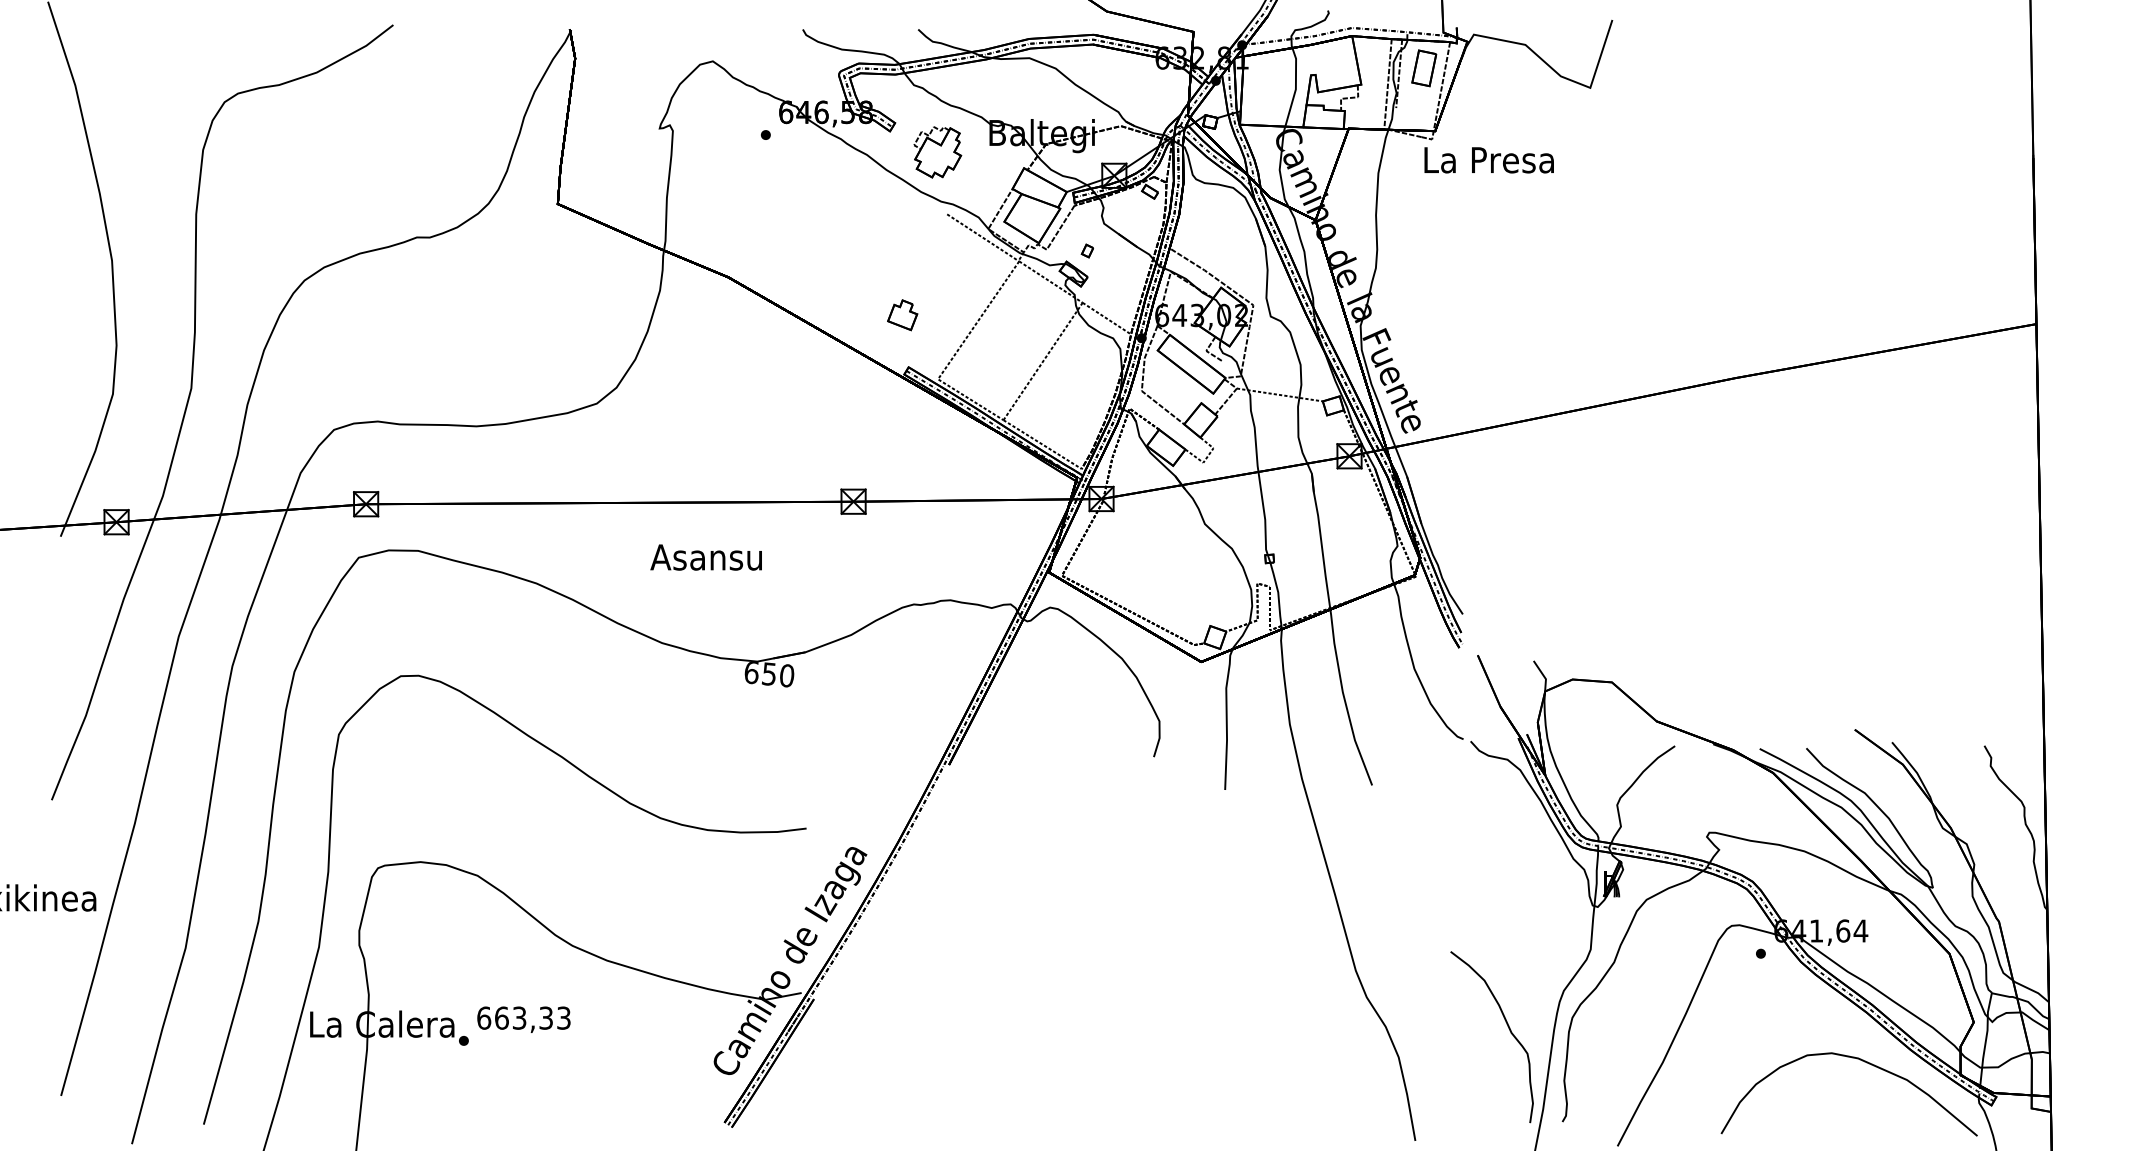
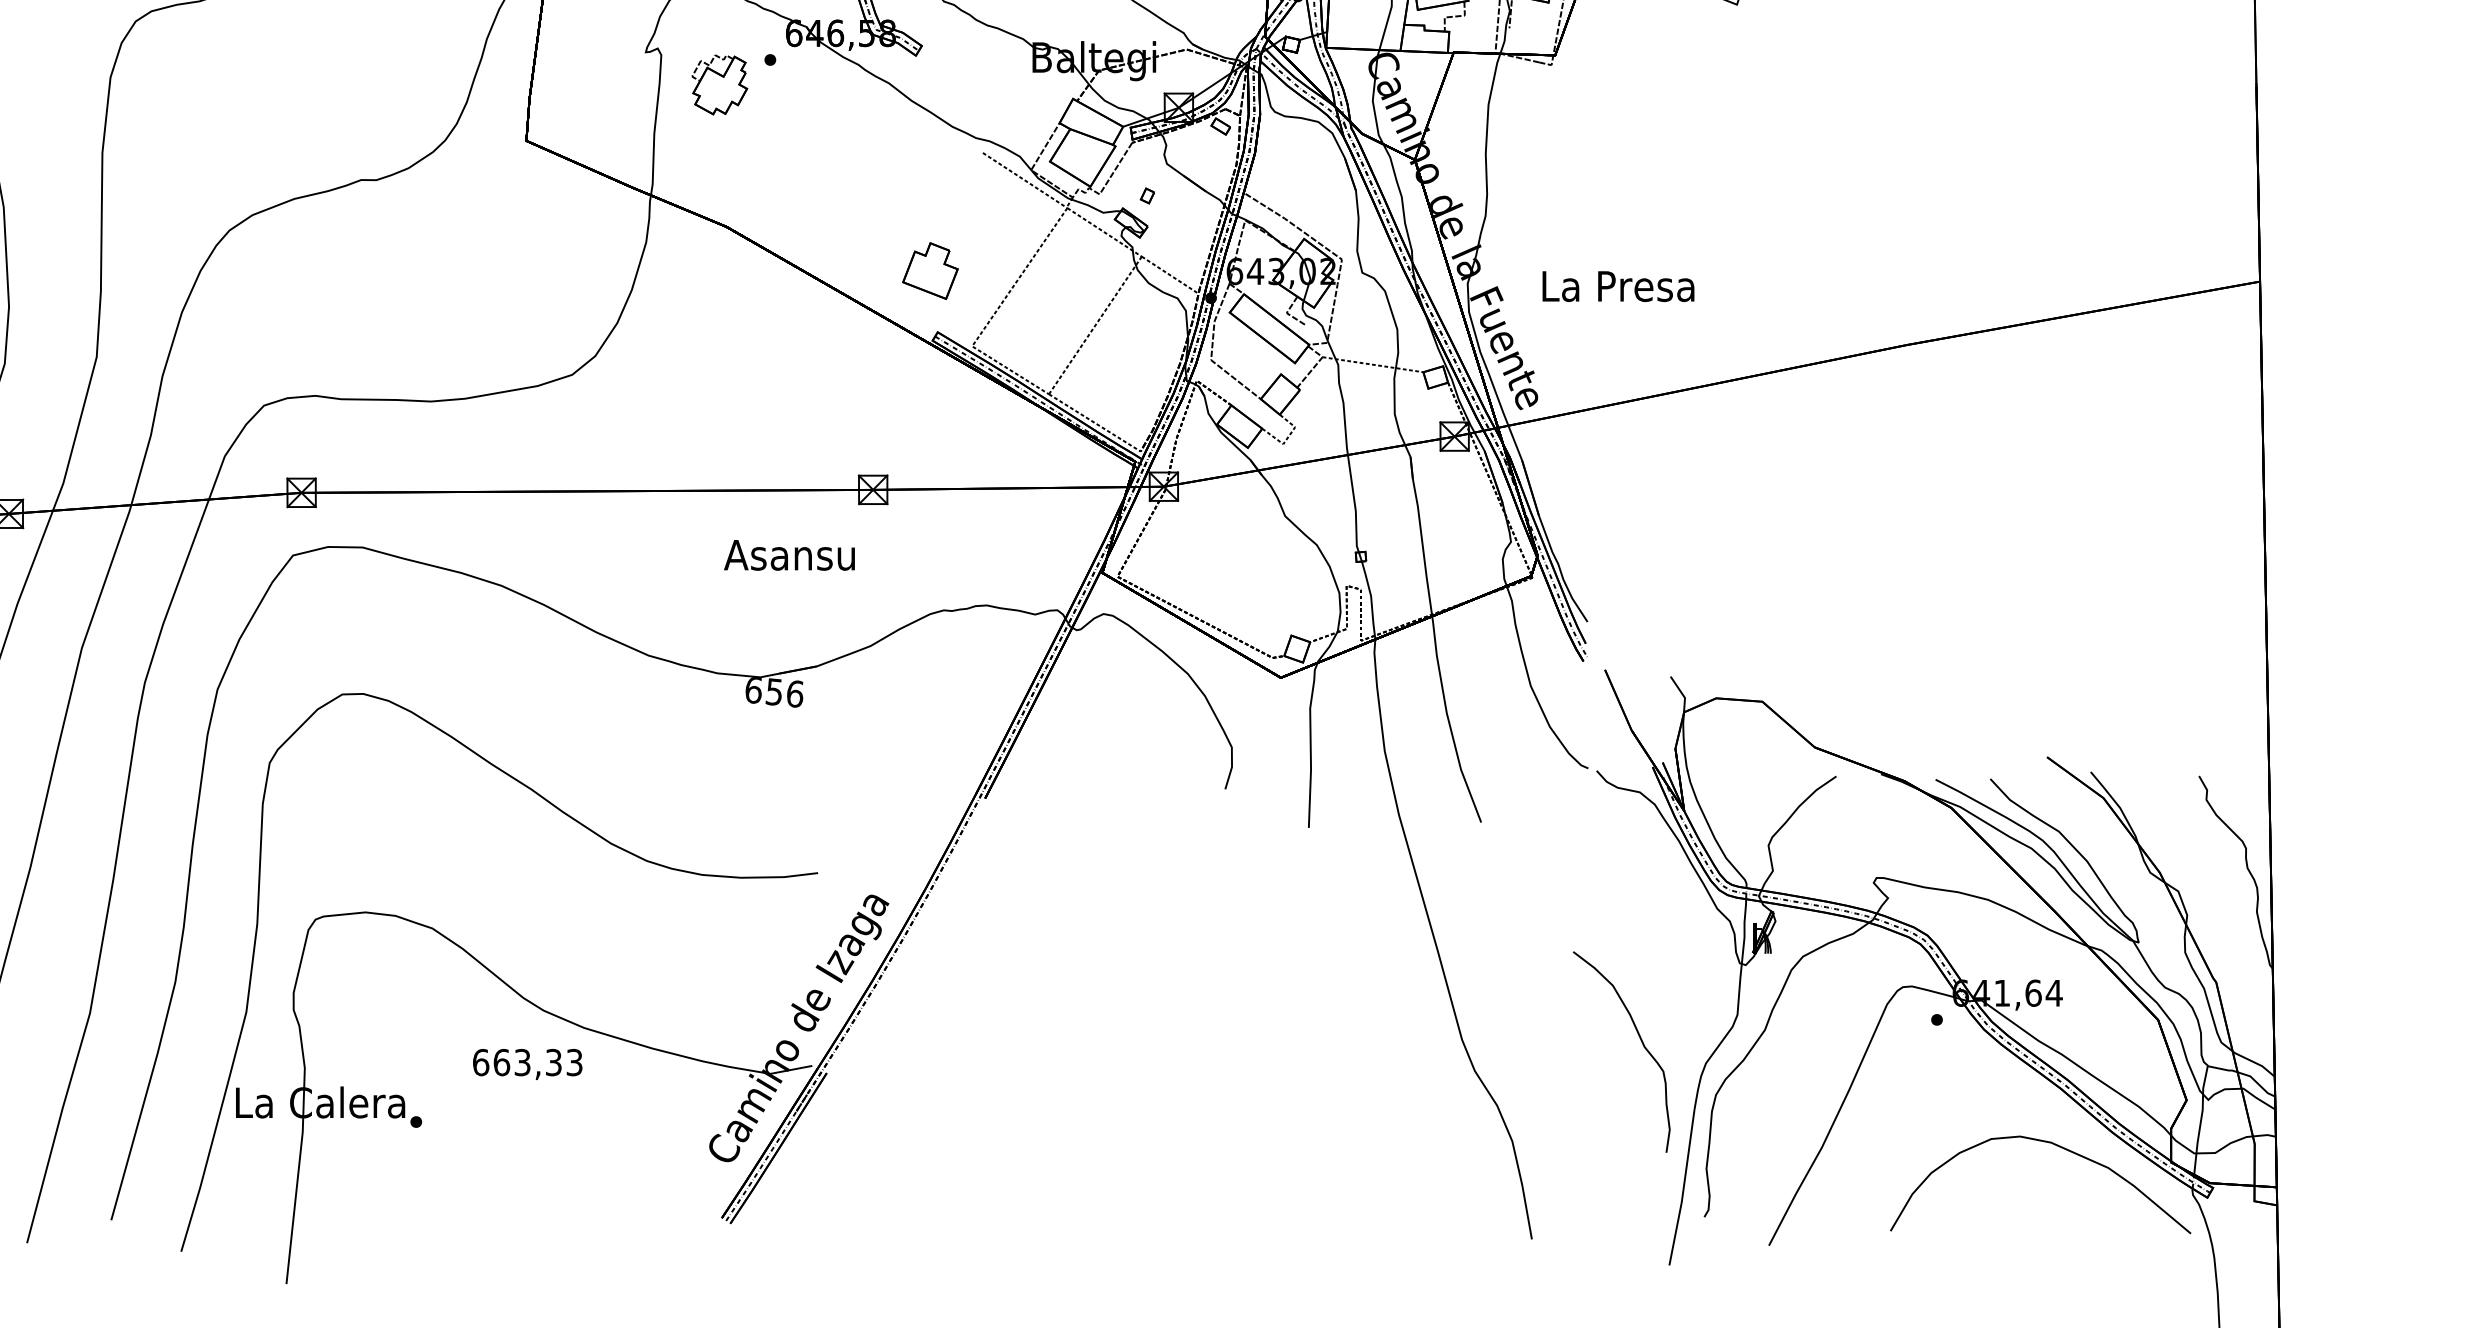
part: (937, 152) -> (719, 85), moved
text: (1488, 160) -> (1617, 286), moved
part: (902, 315) -> (930, 271), size x1.6
text: (705, 557) -> (788, 555), moved
text: (787, 675) -> (795, 693), 650 -> 656
text: (523, 1019) -> (527, 1064), moved
curve: (1509, 1031) -> (1642, 1045), moved

